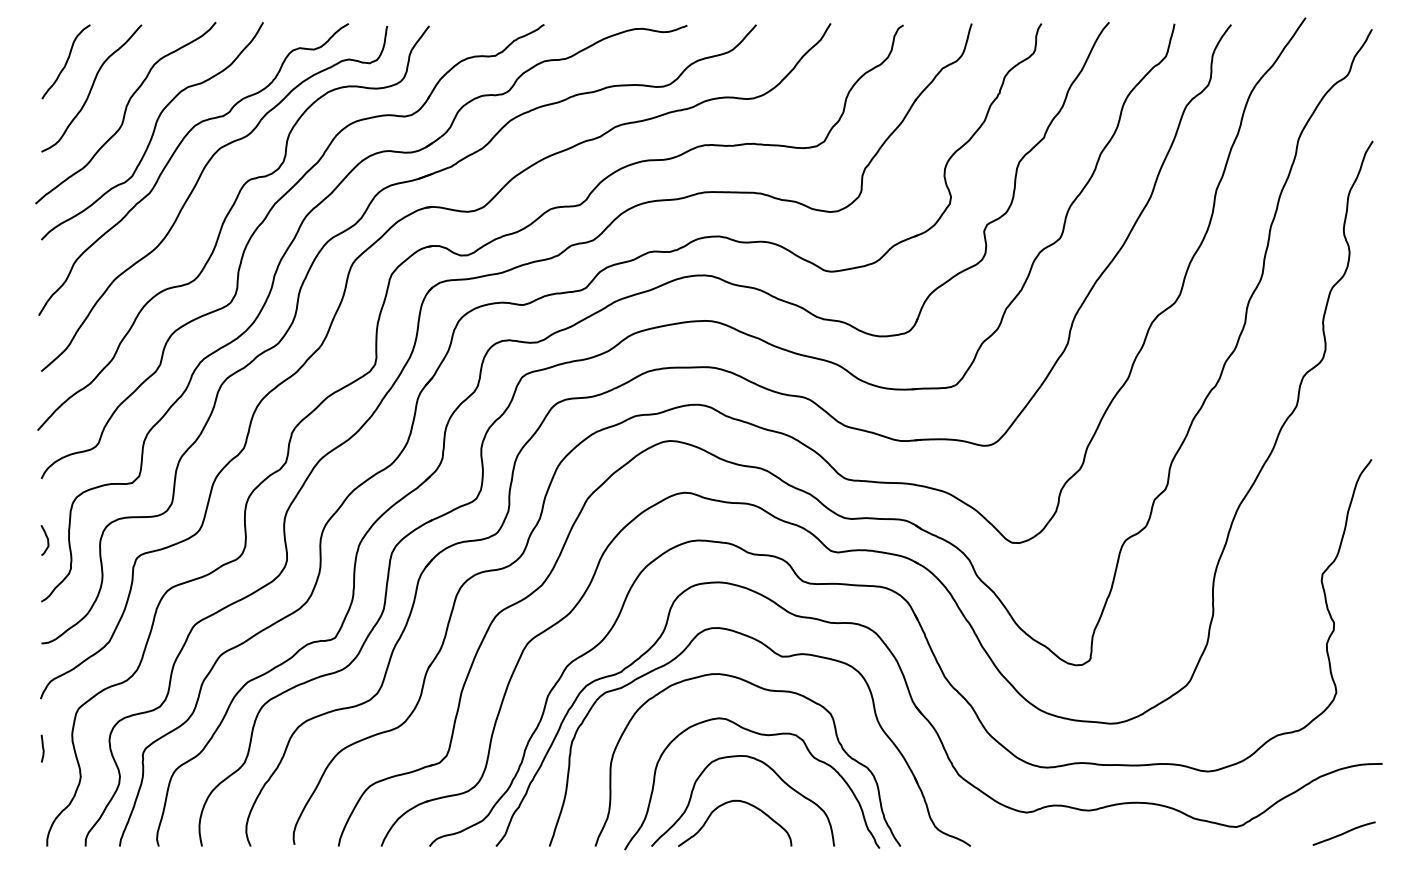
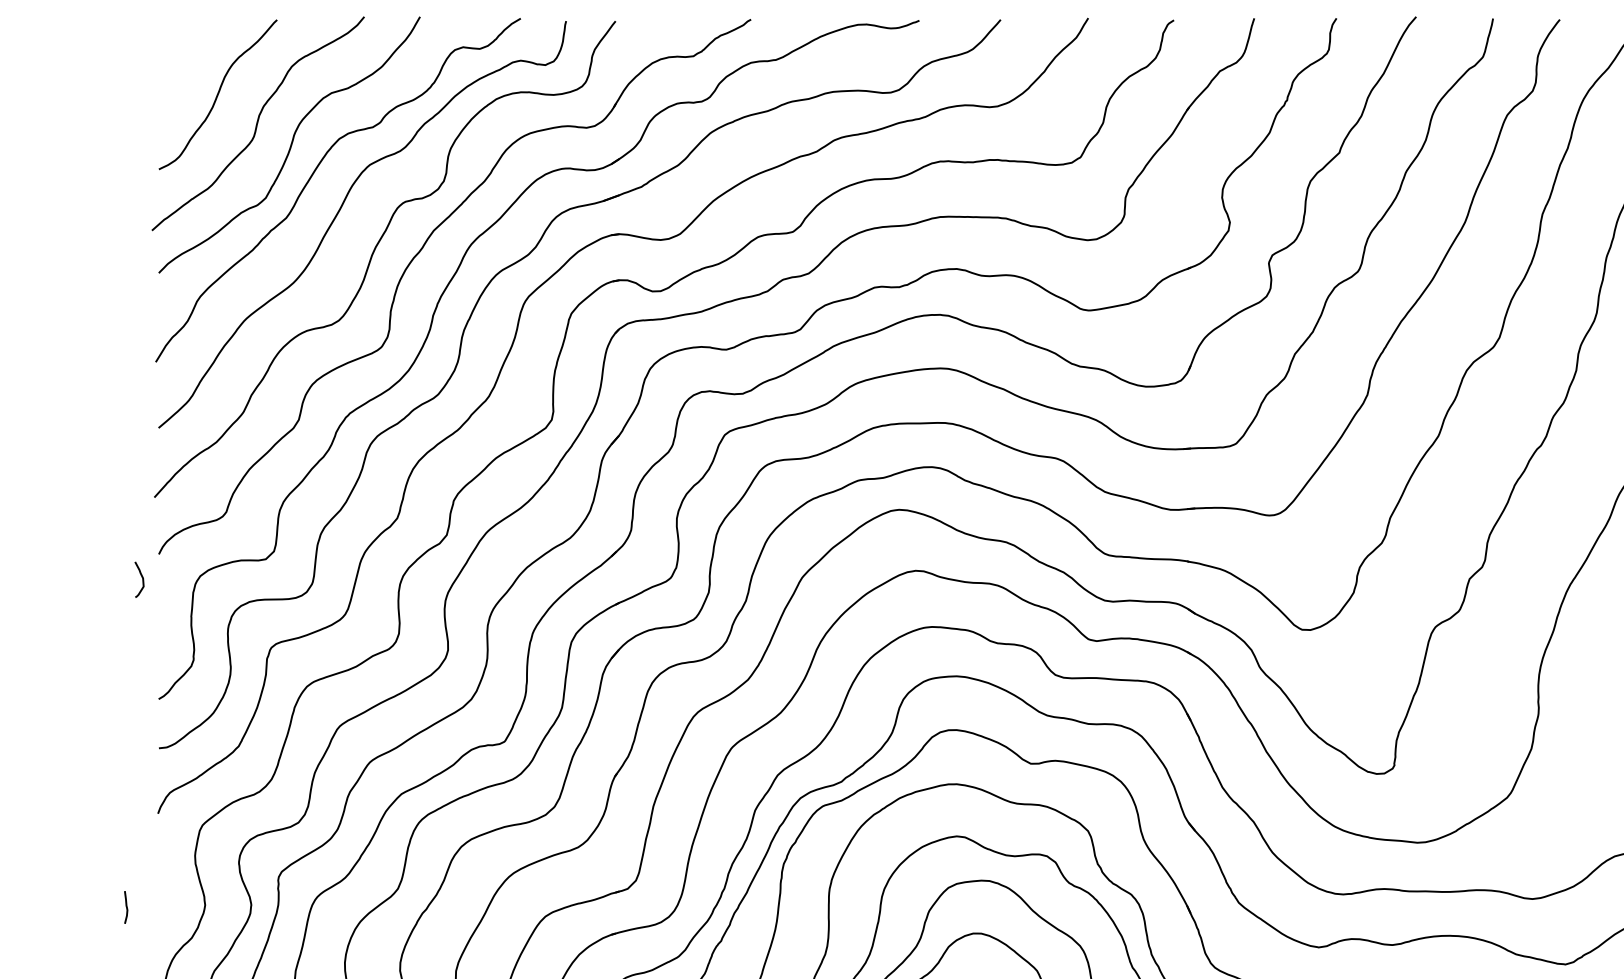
curve: (66, 61) -> (188, 62), removed
curve: (46, 538) -> (141, 577), moved
curve: (42, 748) -> (125, 907), moved

